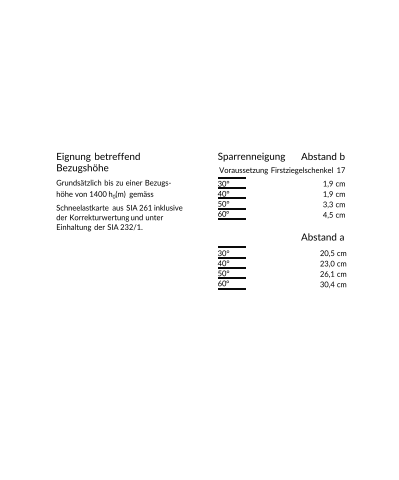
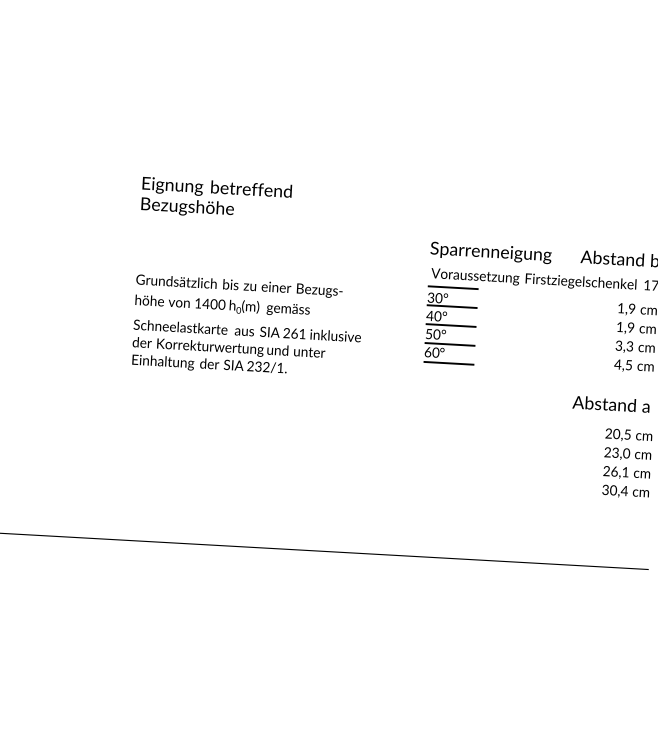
text: (98, 162) -> (216, 198), moved
part: (231, 267) -> (443, 450), removed

